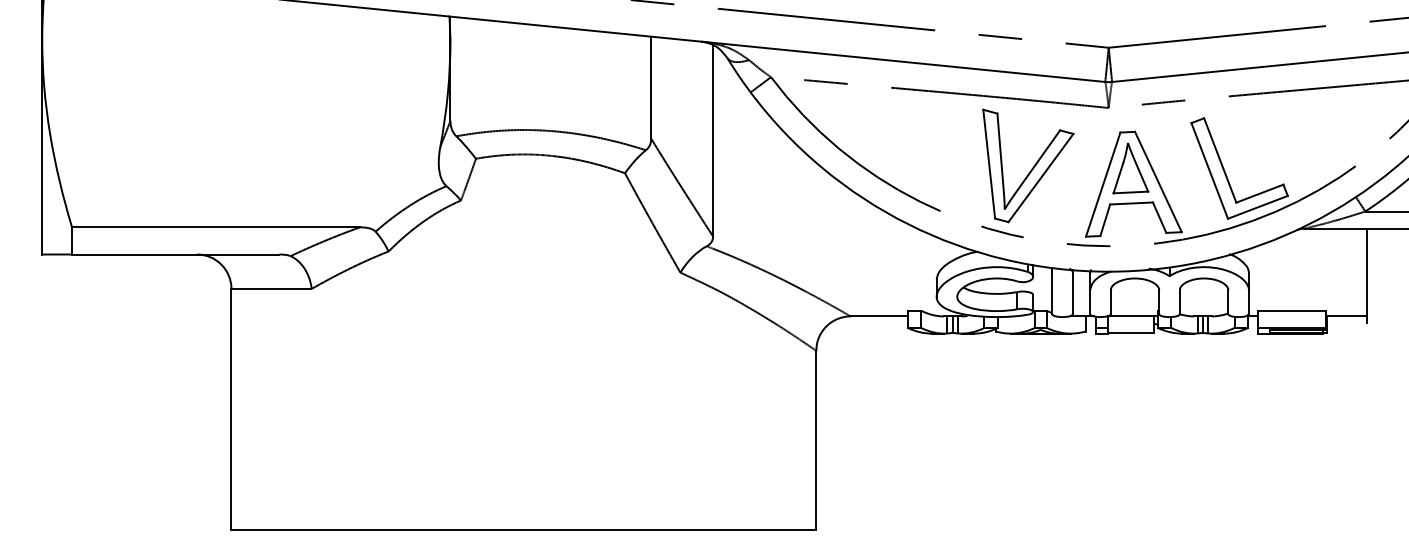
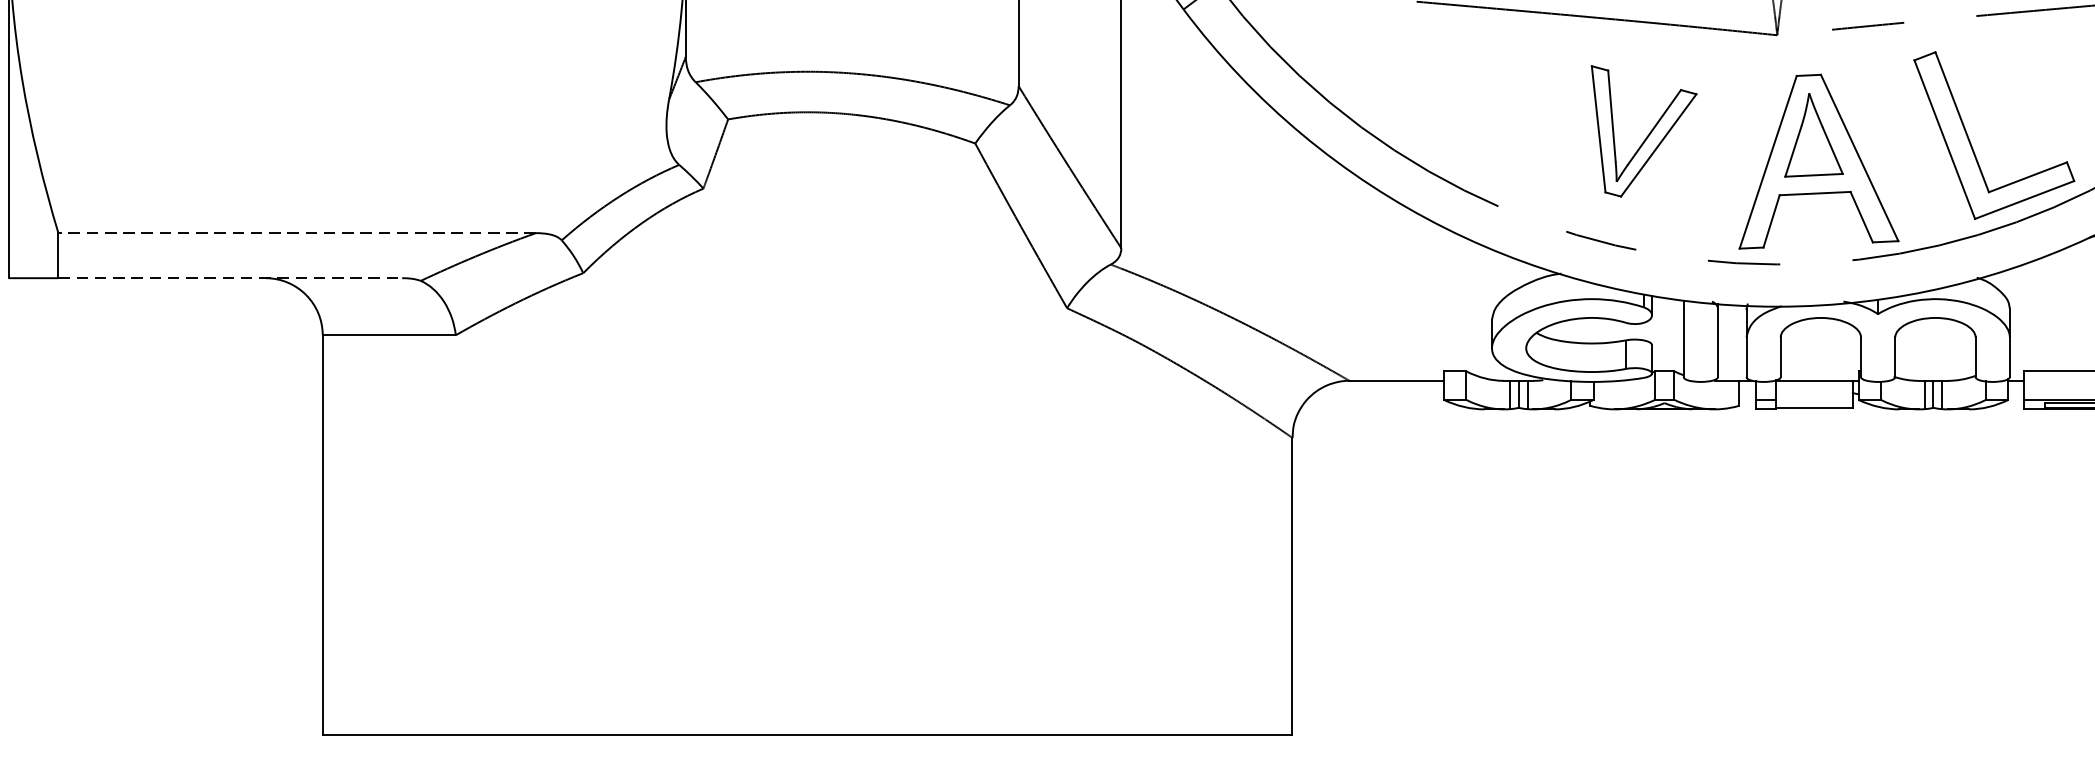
part: (1028, 165) -> (1644, 130), size x0.7
line: (215, 227) -> (296, 233), solid -> dashed
line: (175, 254) -> (229, 278), solid -> dashed

